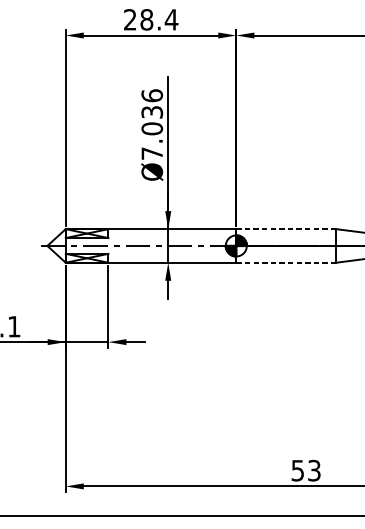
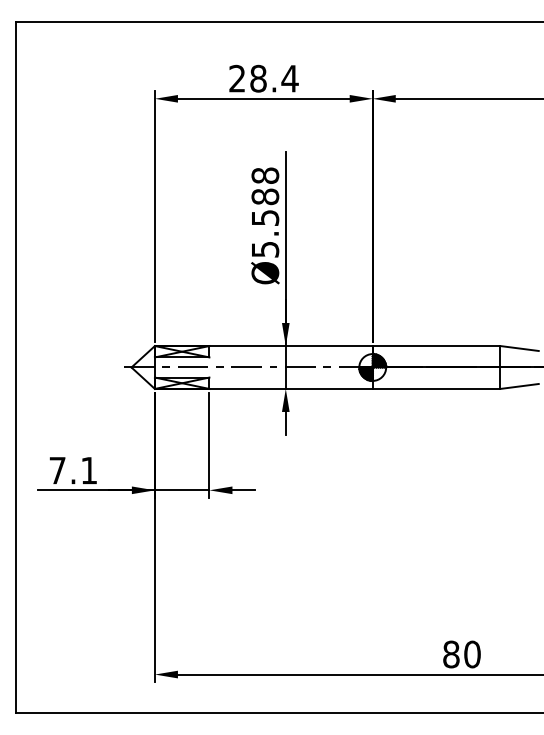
text: (152, 124) -> (265, 212), Ø7.036 -> Ø5.588
line: (286, 229) -> (436, 346), dashed -> solid
line: (286, 262) -> (436, 388), dashed -> solid
text: (305, 470) -> (461, 654), 53 -> 80

